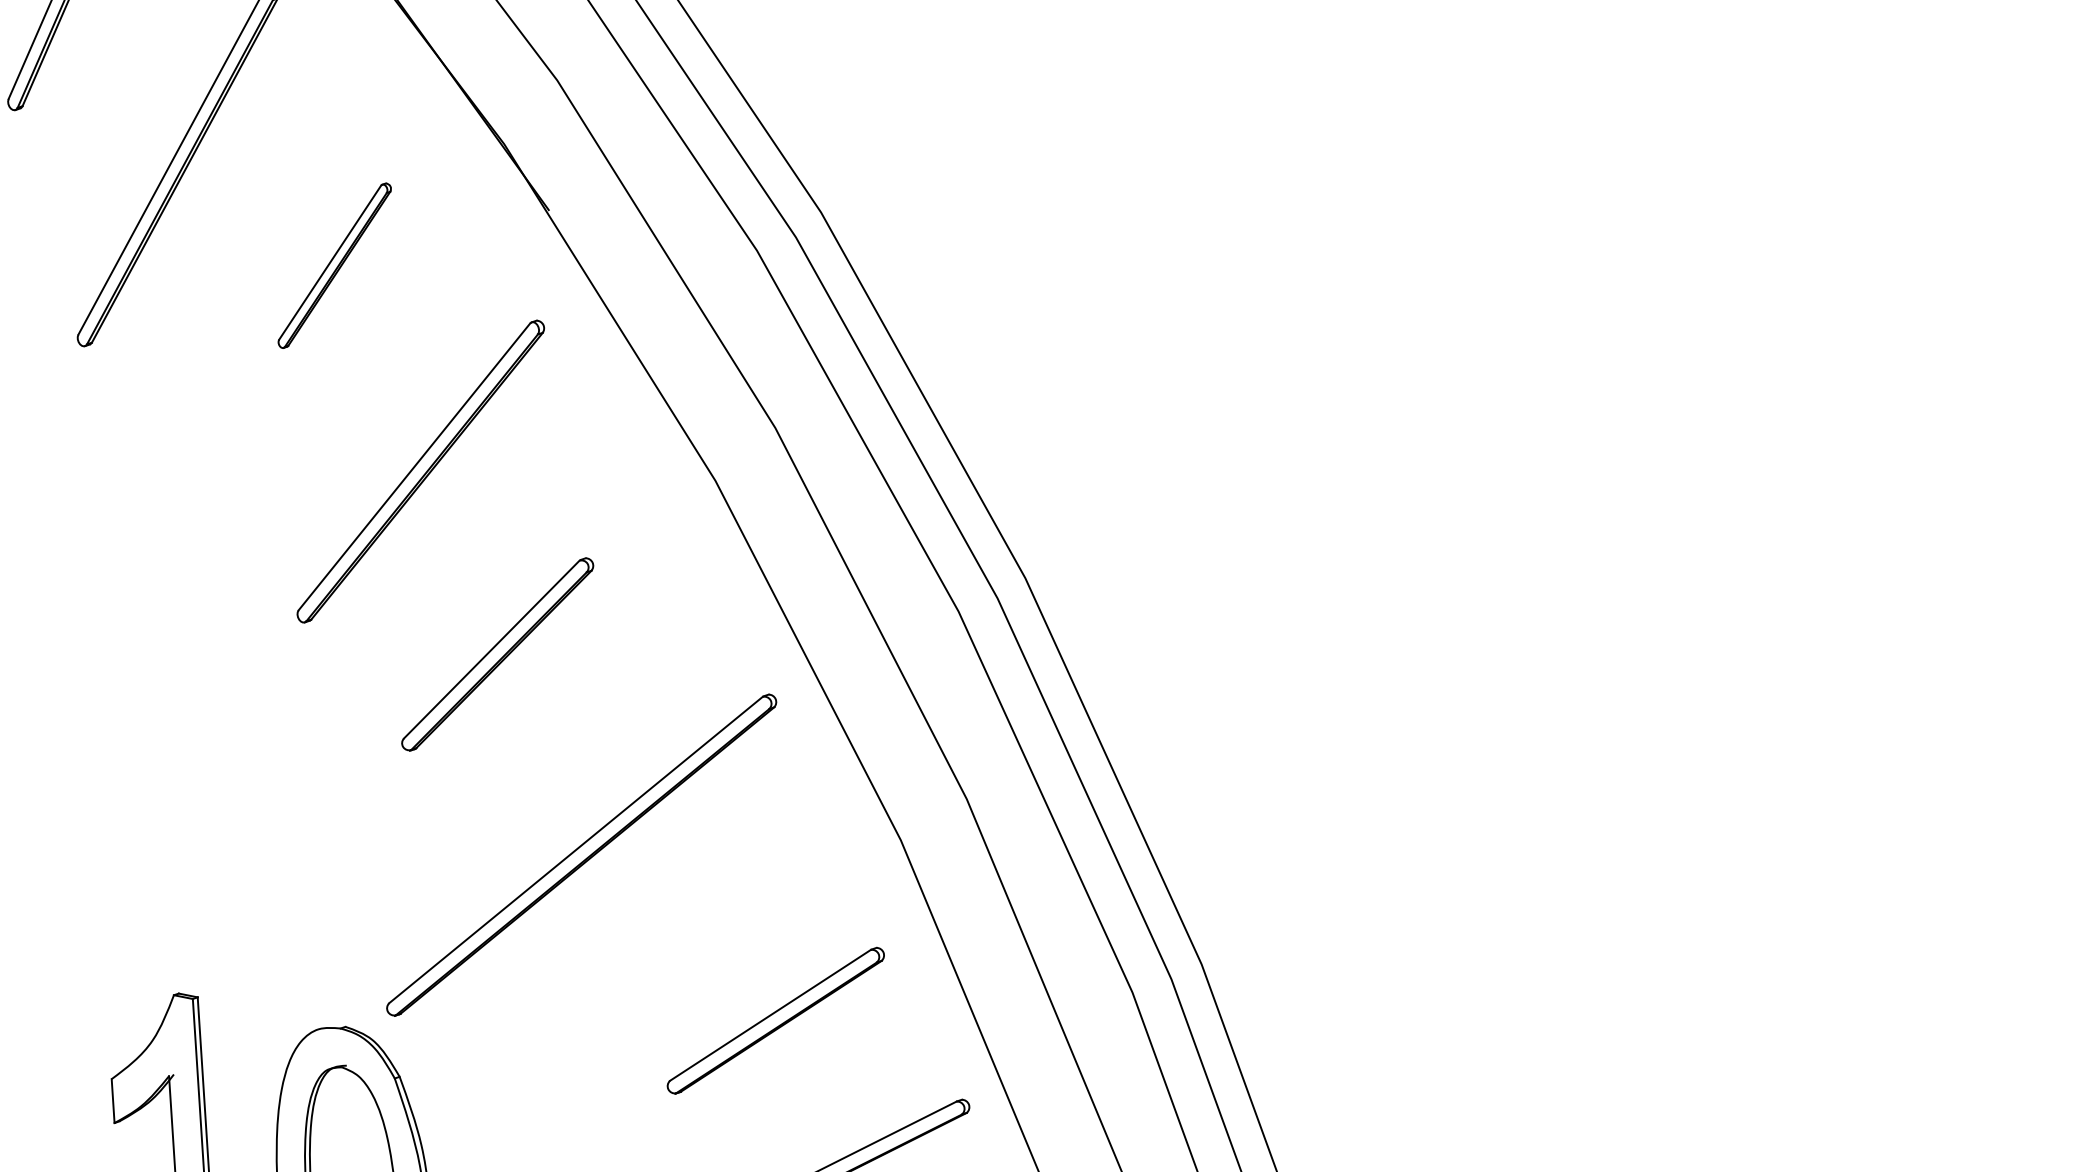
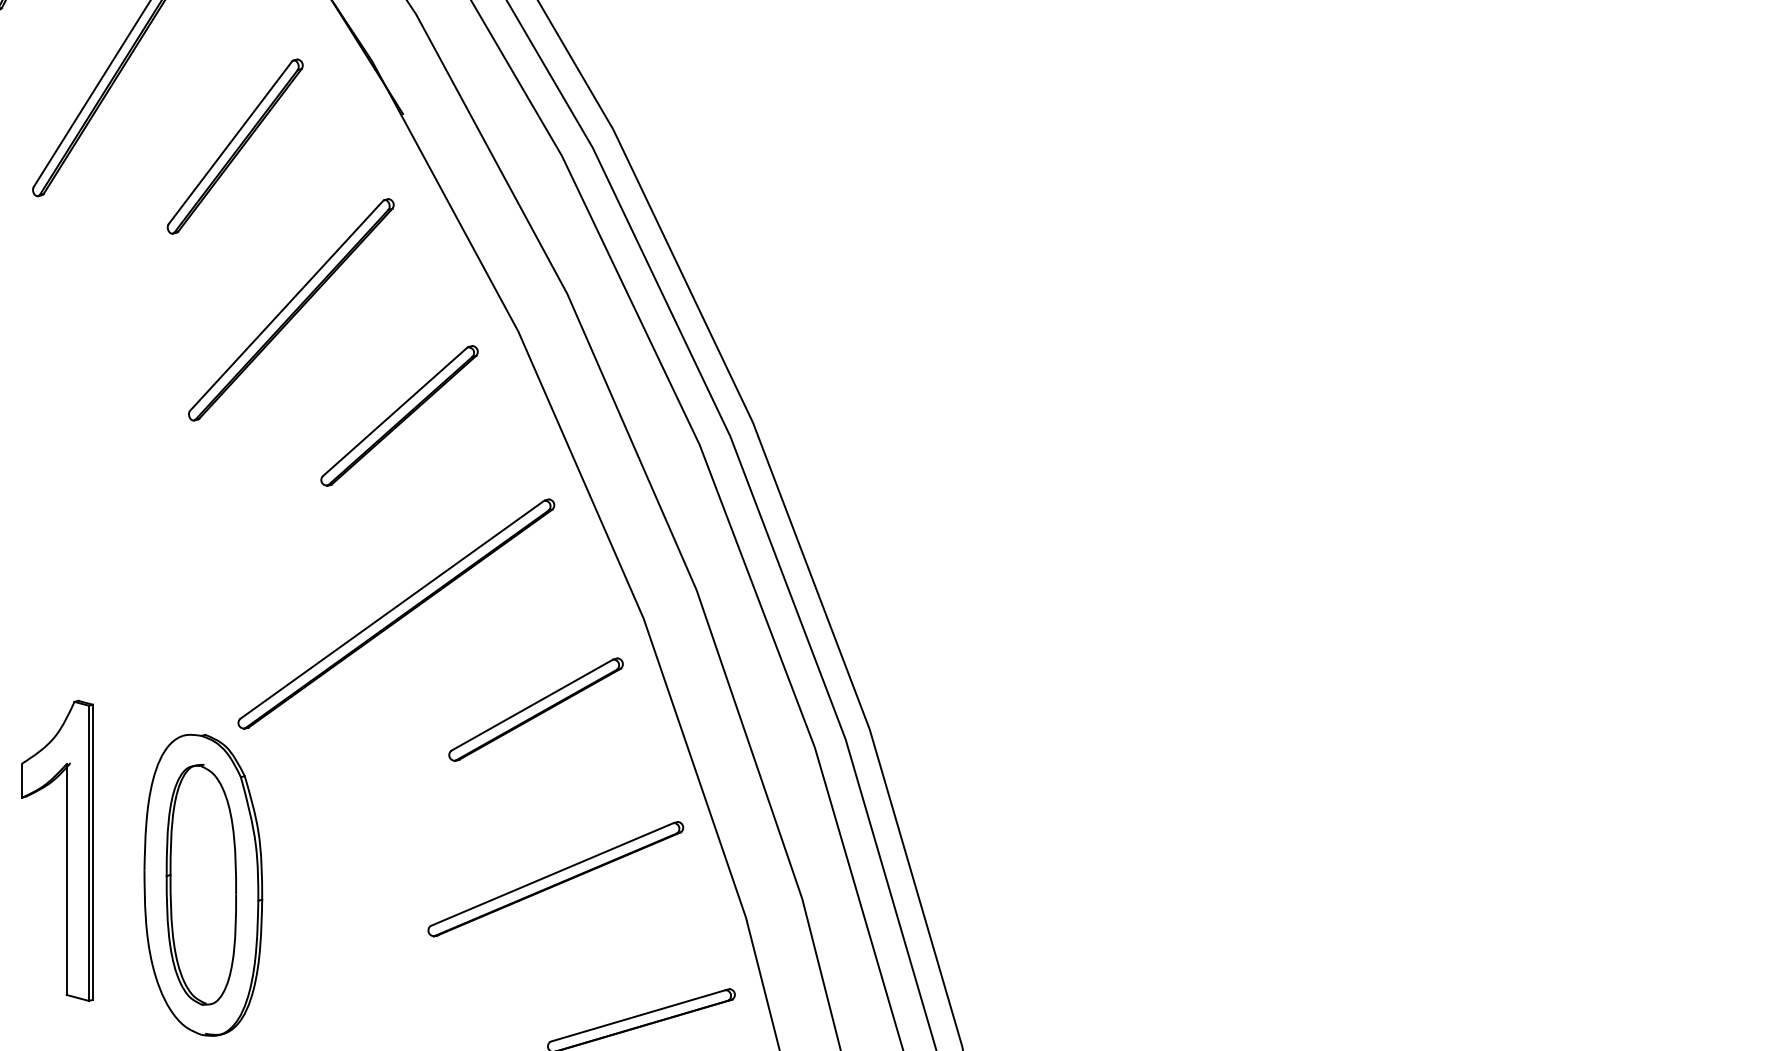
part: (333, 265) -> (234, 146), size x1.43
part: (497, 653) -> (399, 415), moved
part: (775, 1020) -> (535, 709), moved

